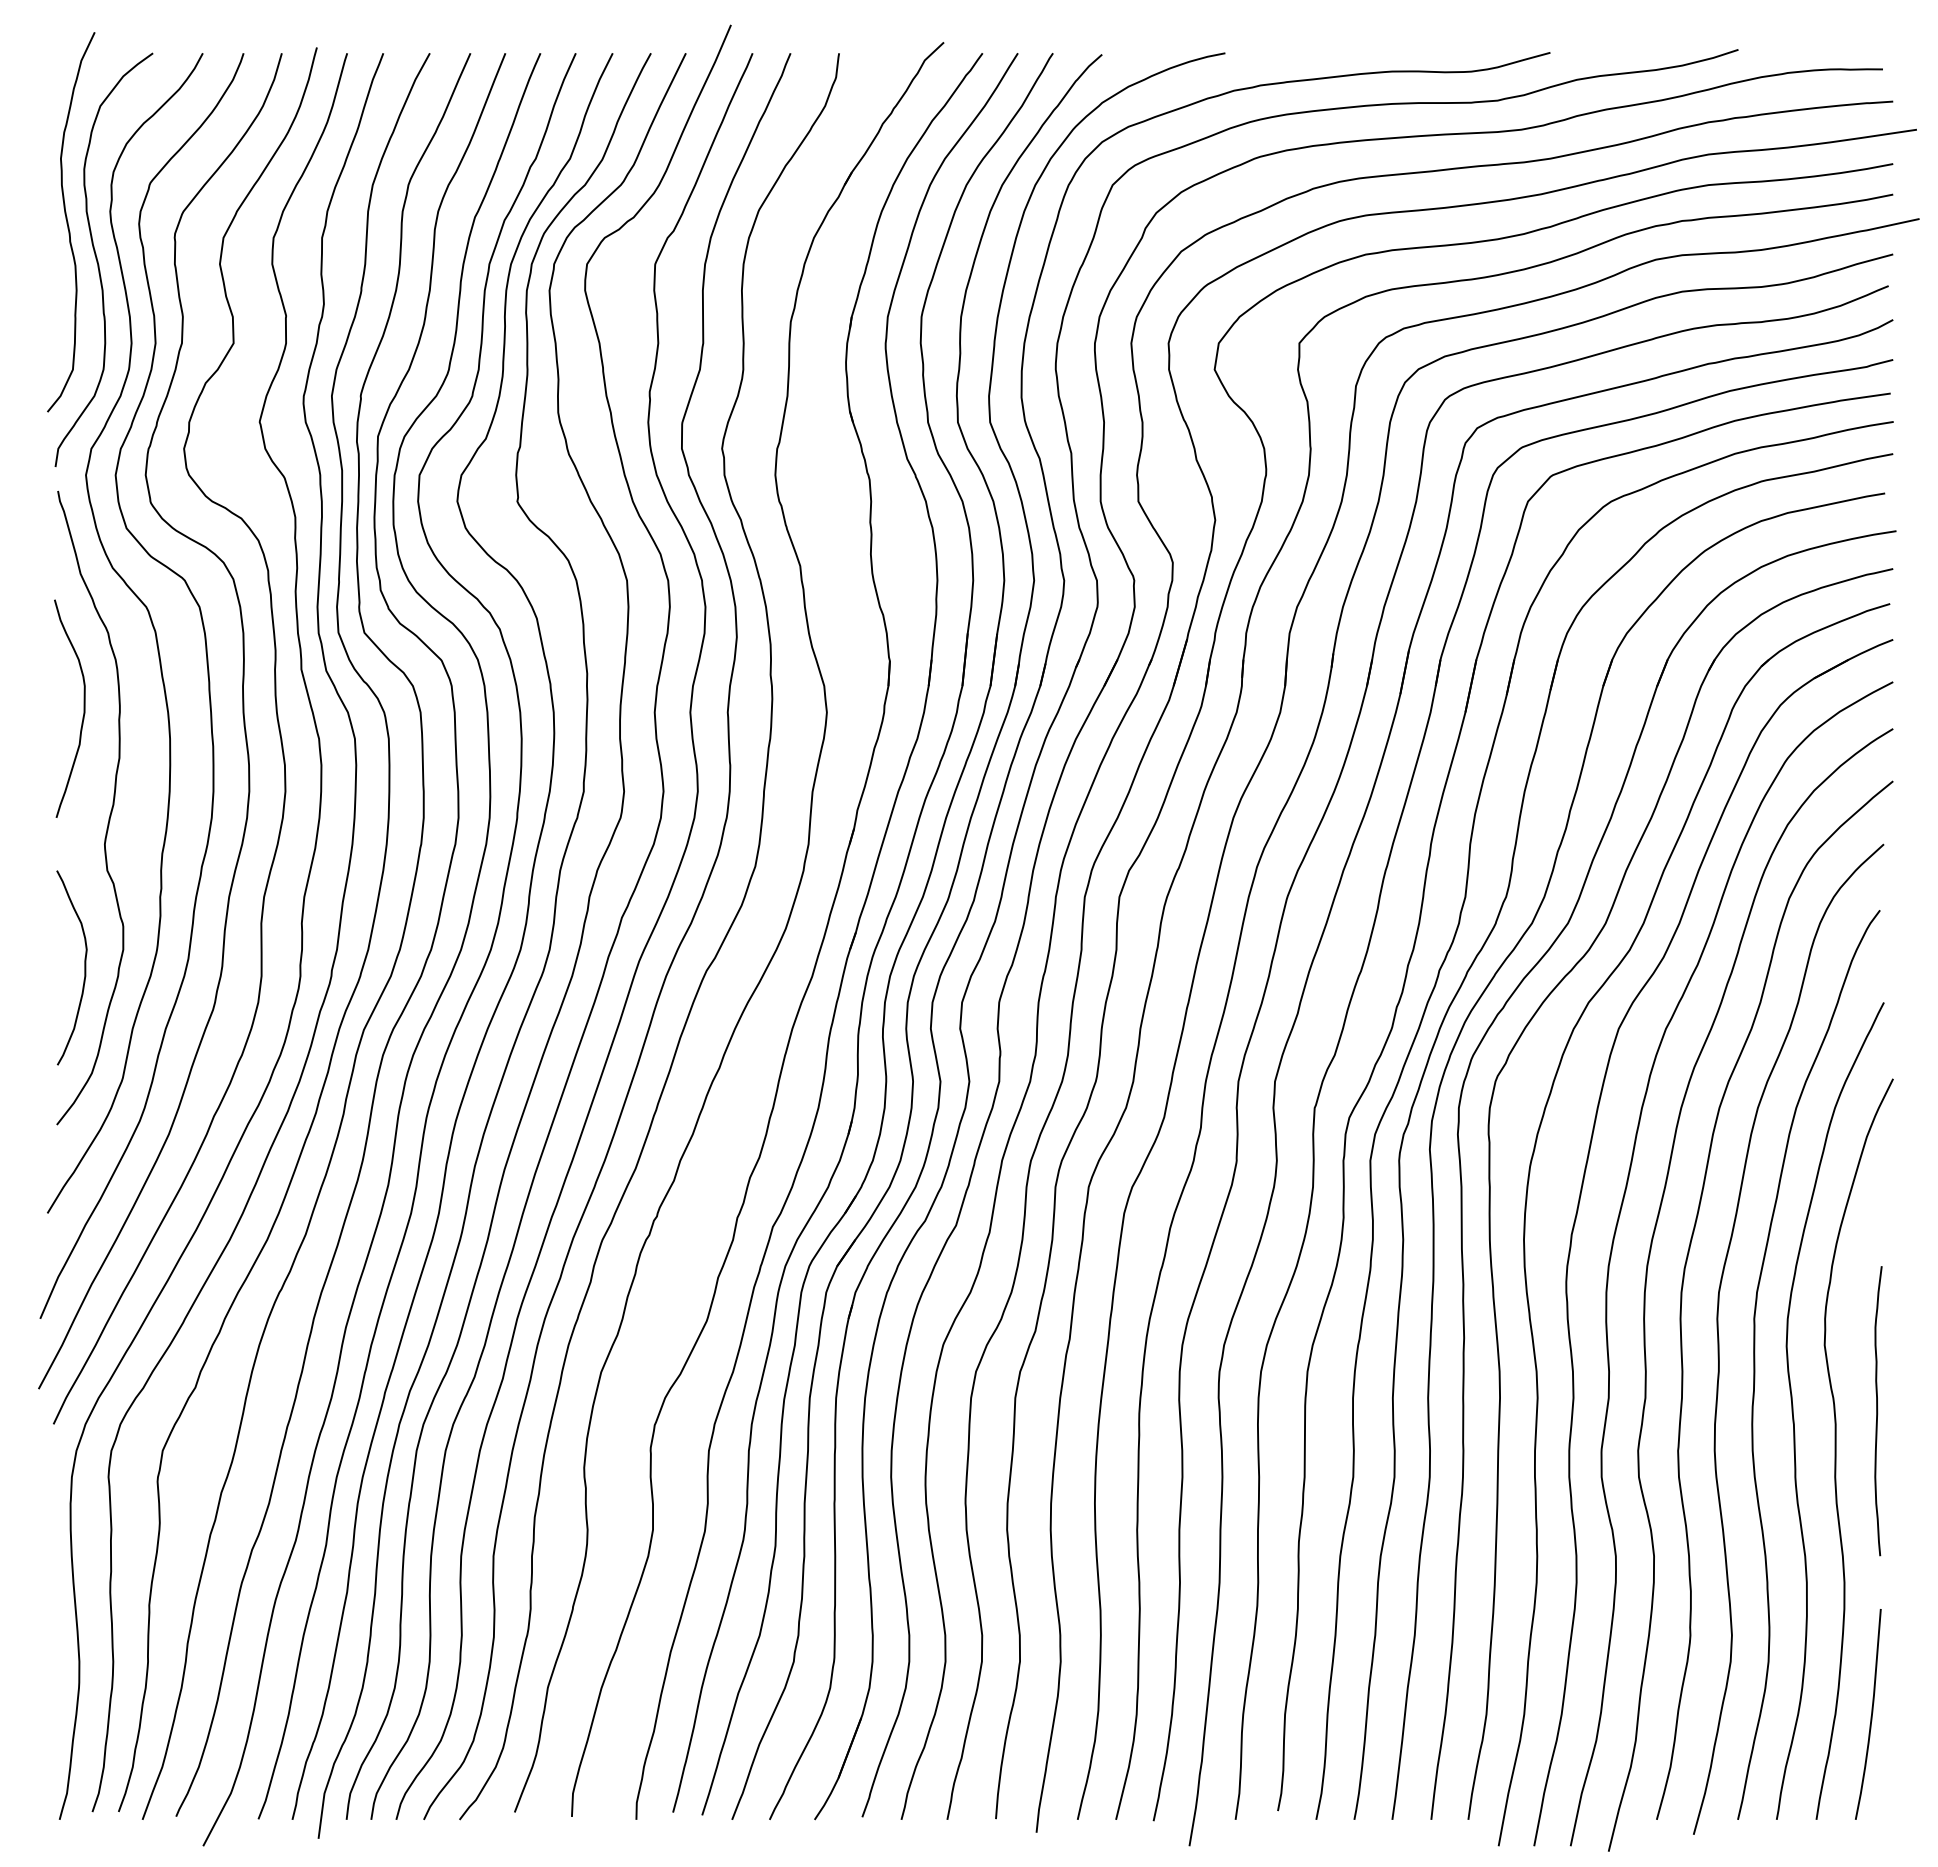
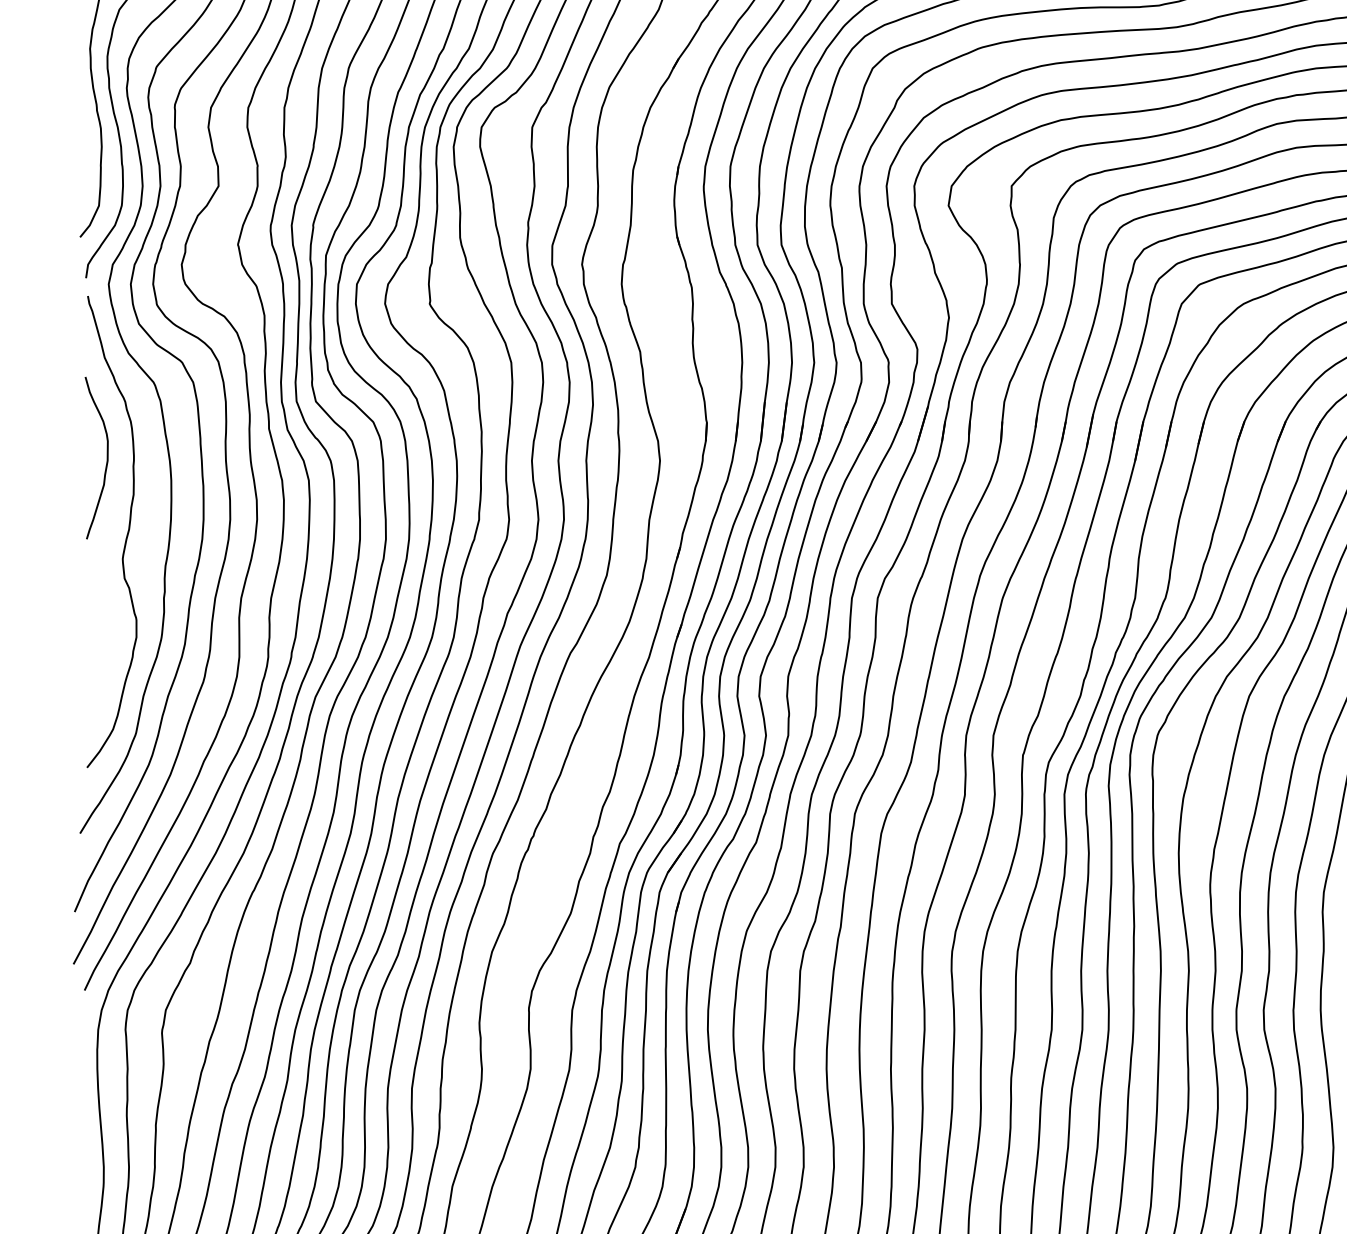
curve: (84, 967) -> (107, 650), removed

